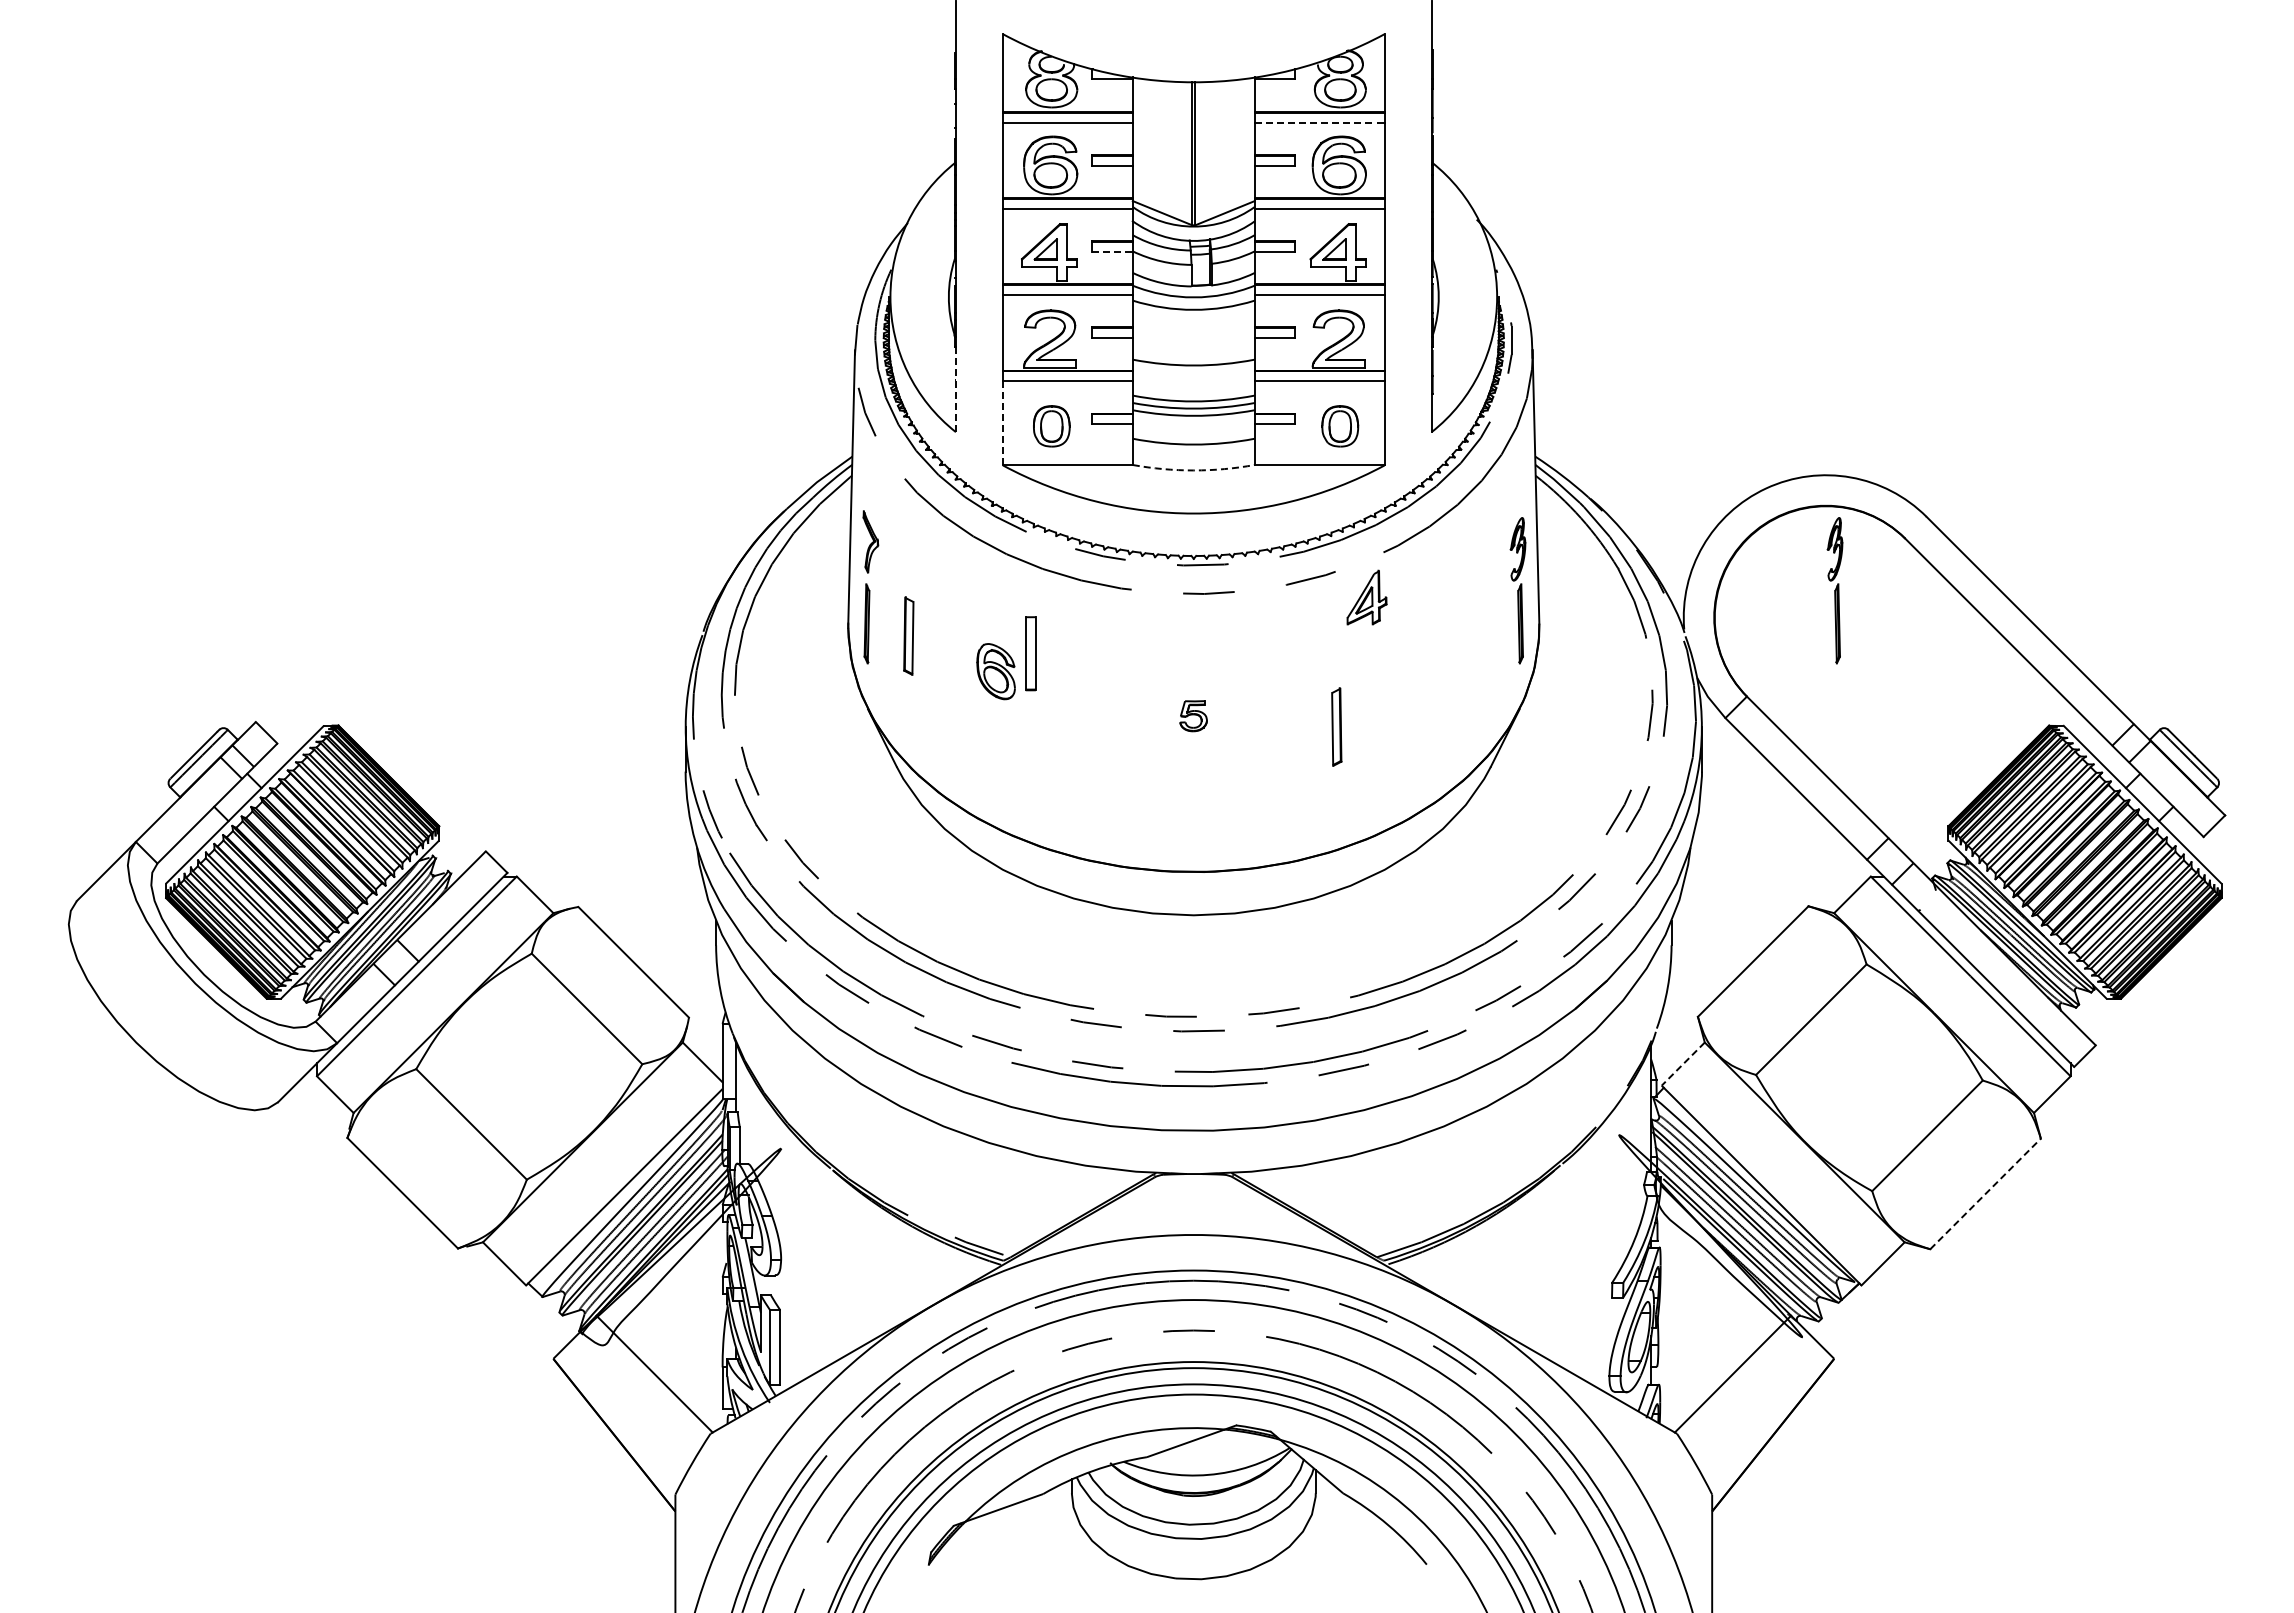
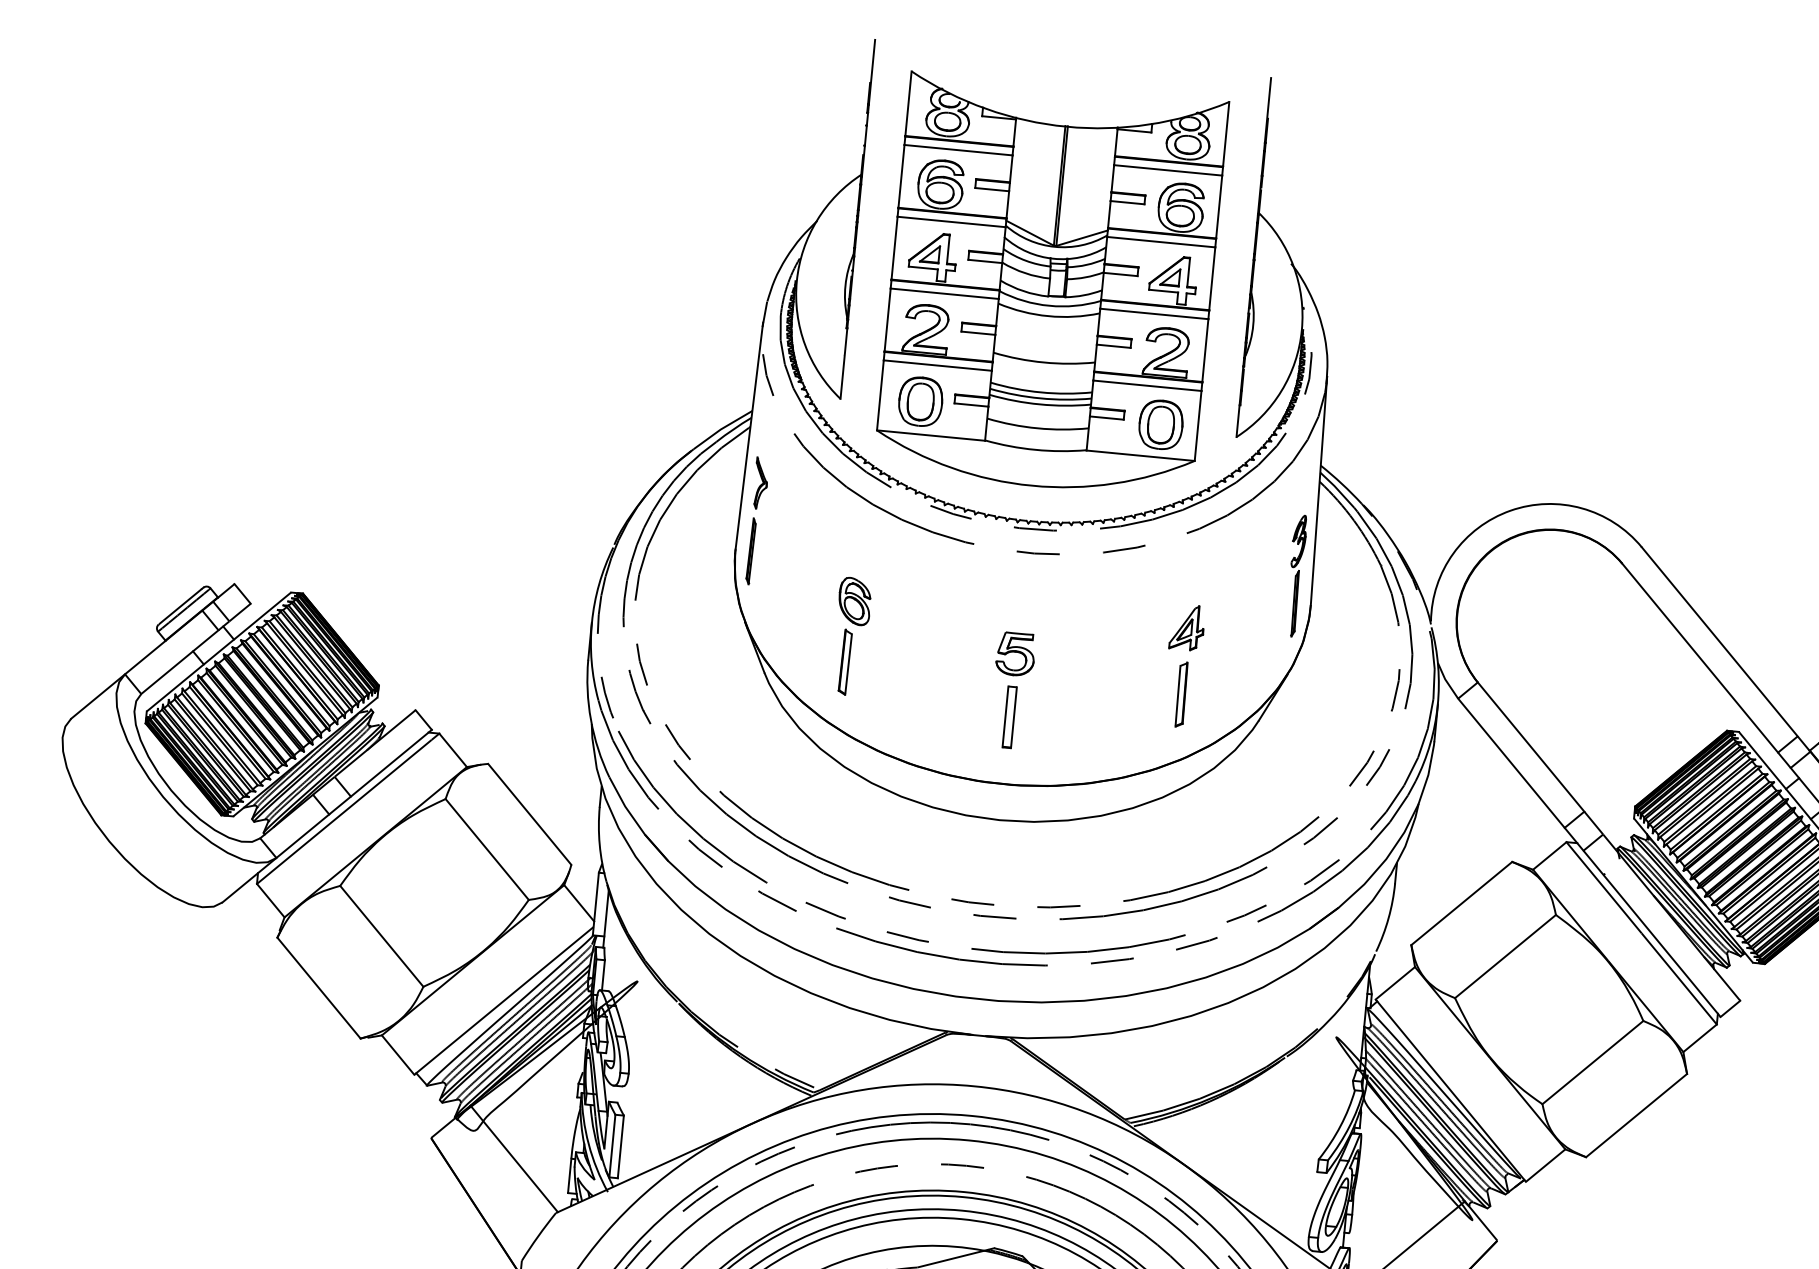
line: (1319, 122) -> (1168, 170), dashed -> solid
line: (1112, 251) -> (985, 261), dashed -> solid
line: (955, 390) -> (843, 364), dashed -> solid
line: (1002, 422) -> (880, 394), dashed -> solid
part: (1051, 426) -> (920, 401), size x1.43
part: (1339, 426) -> (1160, 424), size x1.43
arc: (1193, 470) -> (1035, 449), dashed -> solid
part: (1834, 590) -> (1559, 601), removed
part: (1366, 597) -> (1186, 627), moved
part: (908, 635) -> (845, 661), moved
part: (1030, 653) -> (1009, 717), moved
part: (1193, 716) -> (1015, 654), size x1.67
part: (1336, 726) -> (1181, 694), moved
line: (1682, 1064) -> (1394, 983), dashed -> solid
line: (1985, 1193) -> (1636, 1115), dashed -> solid

